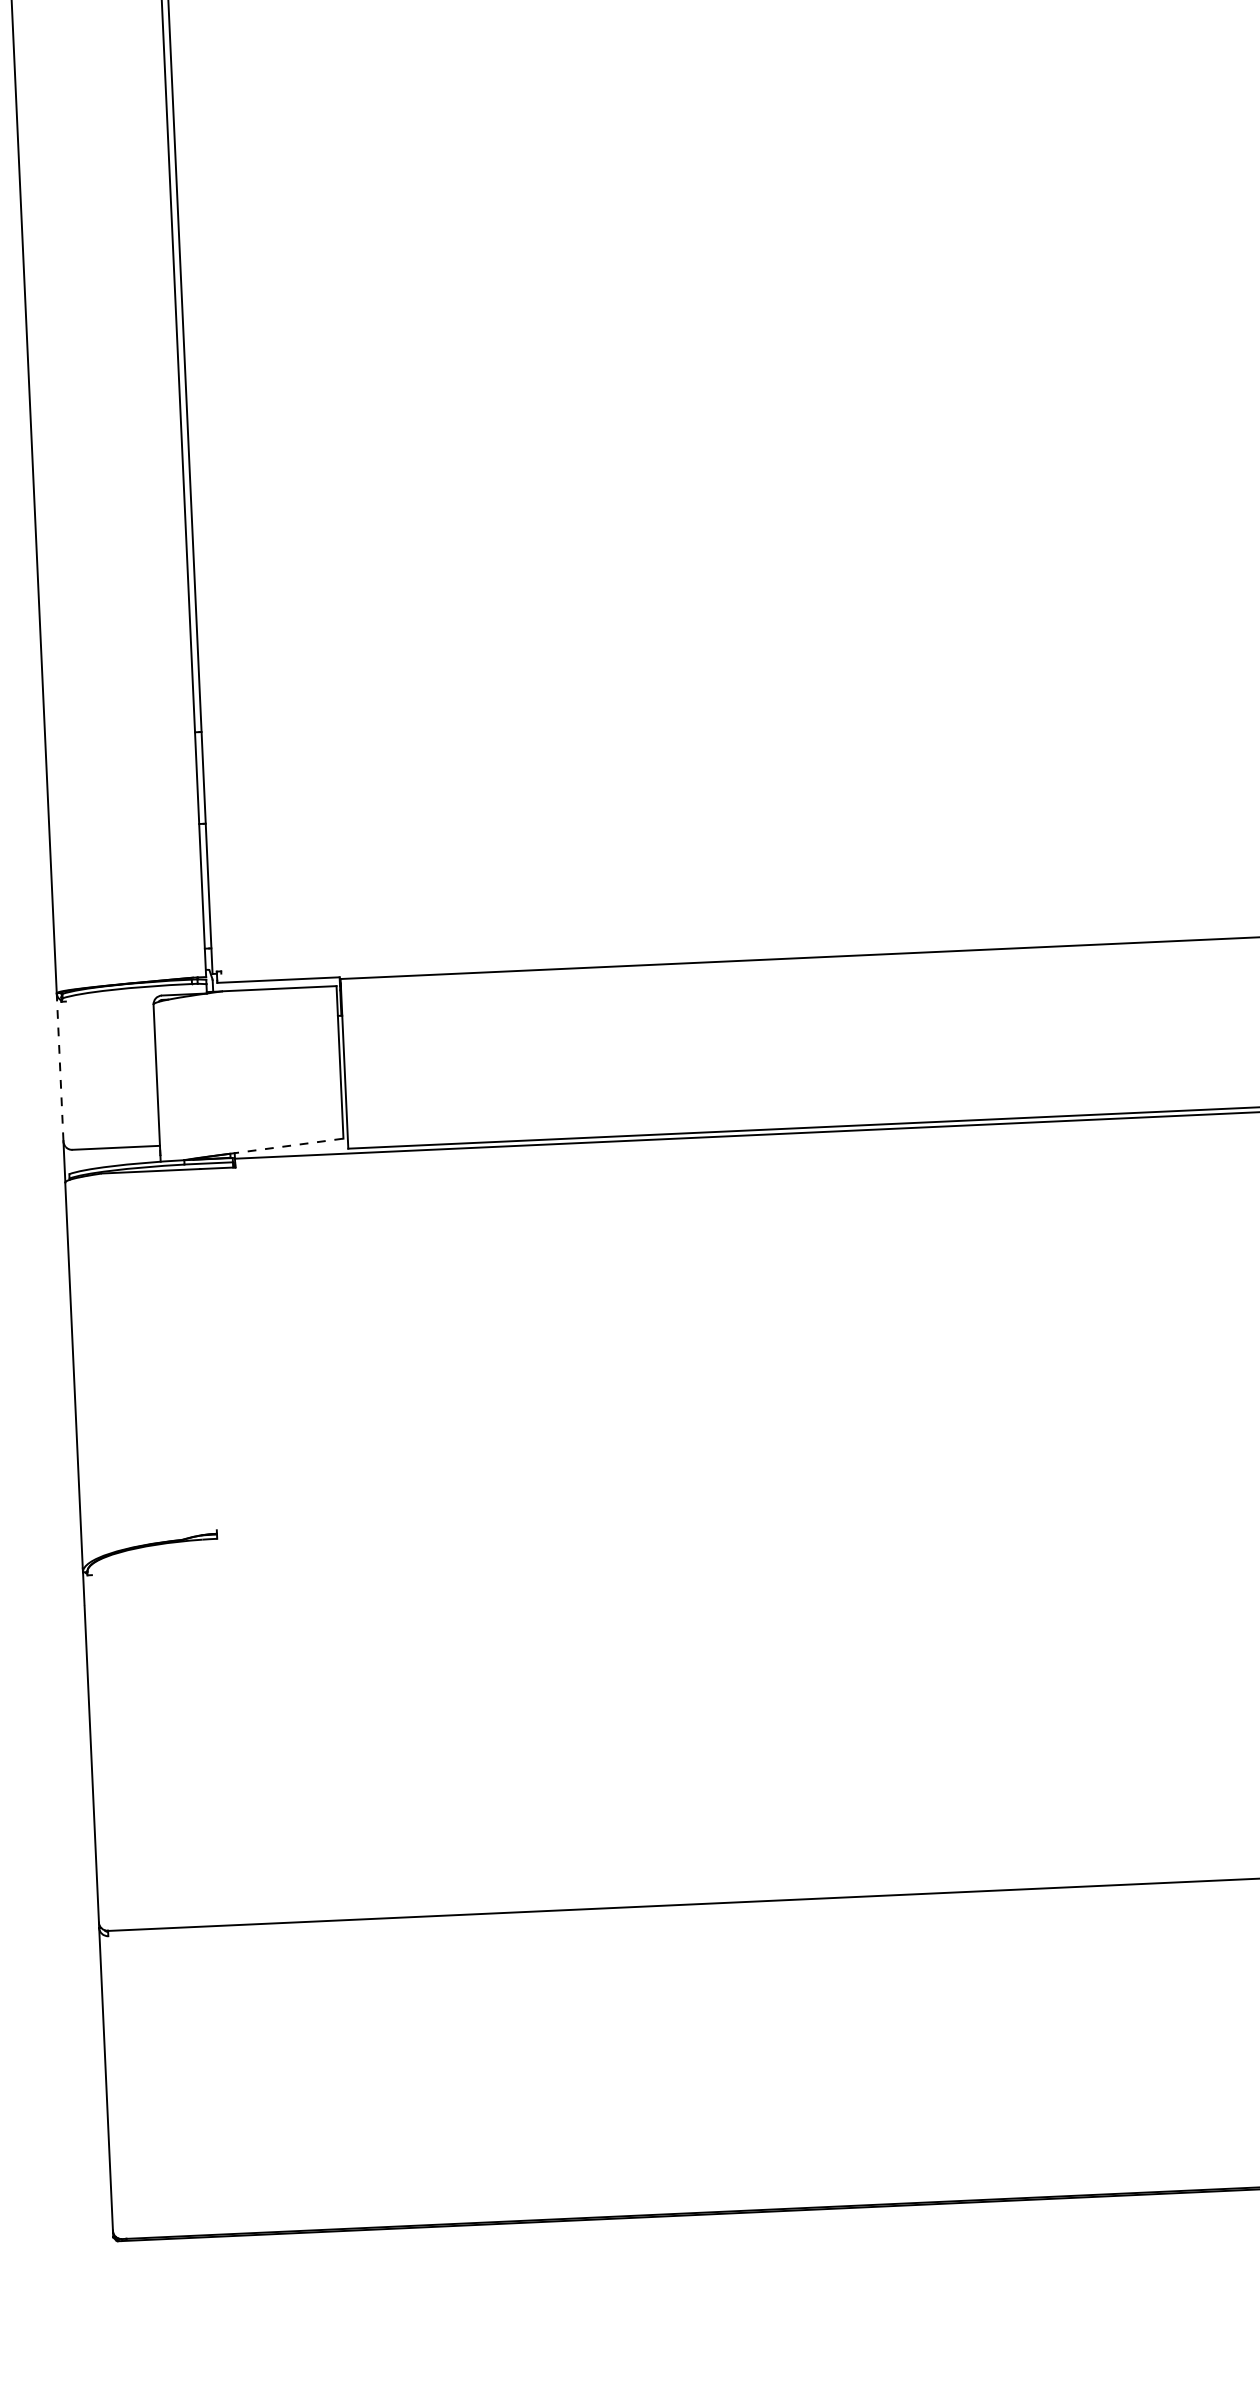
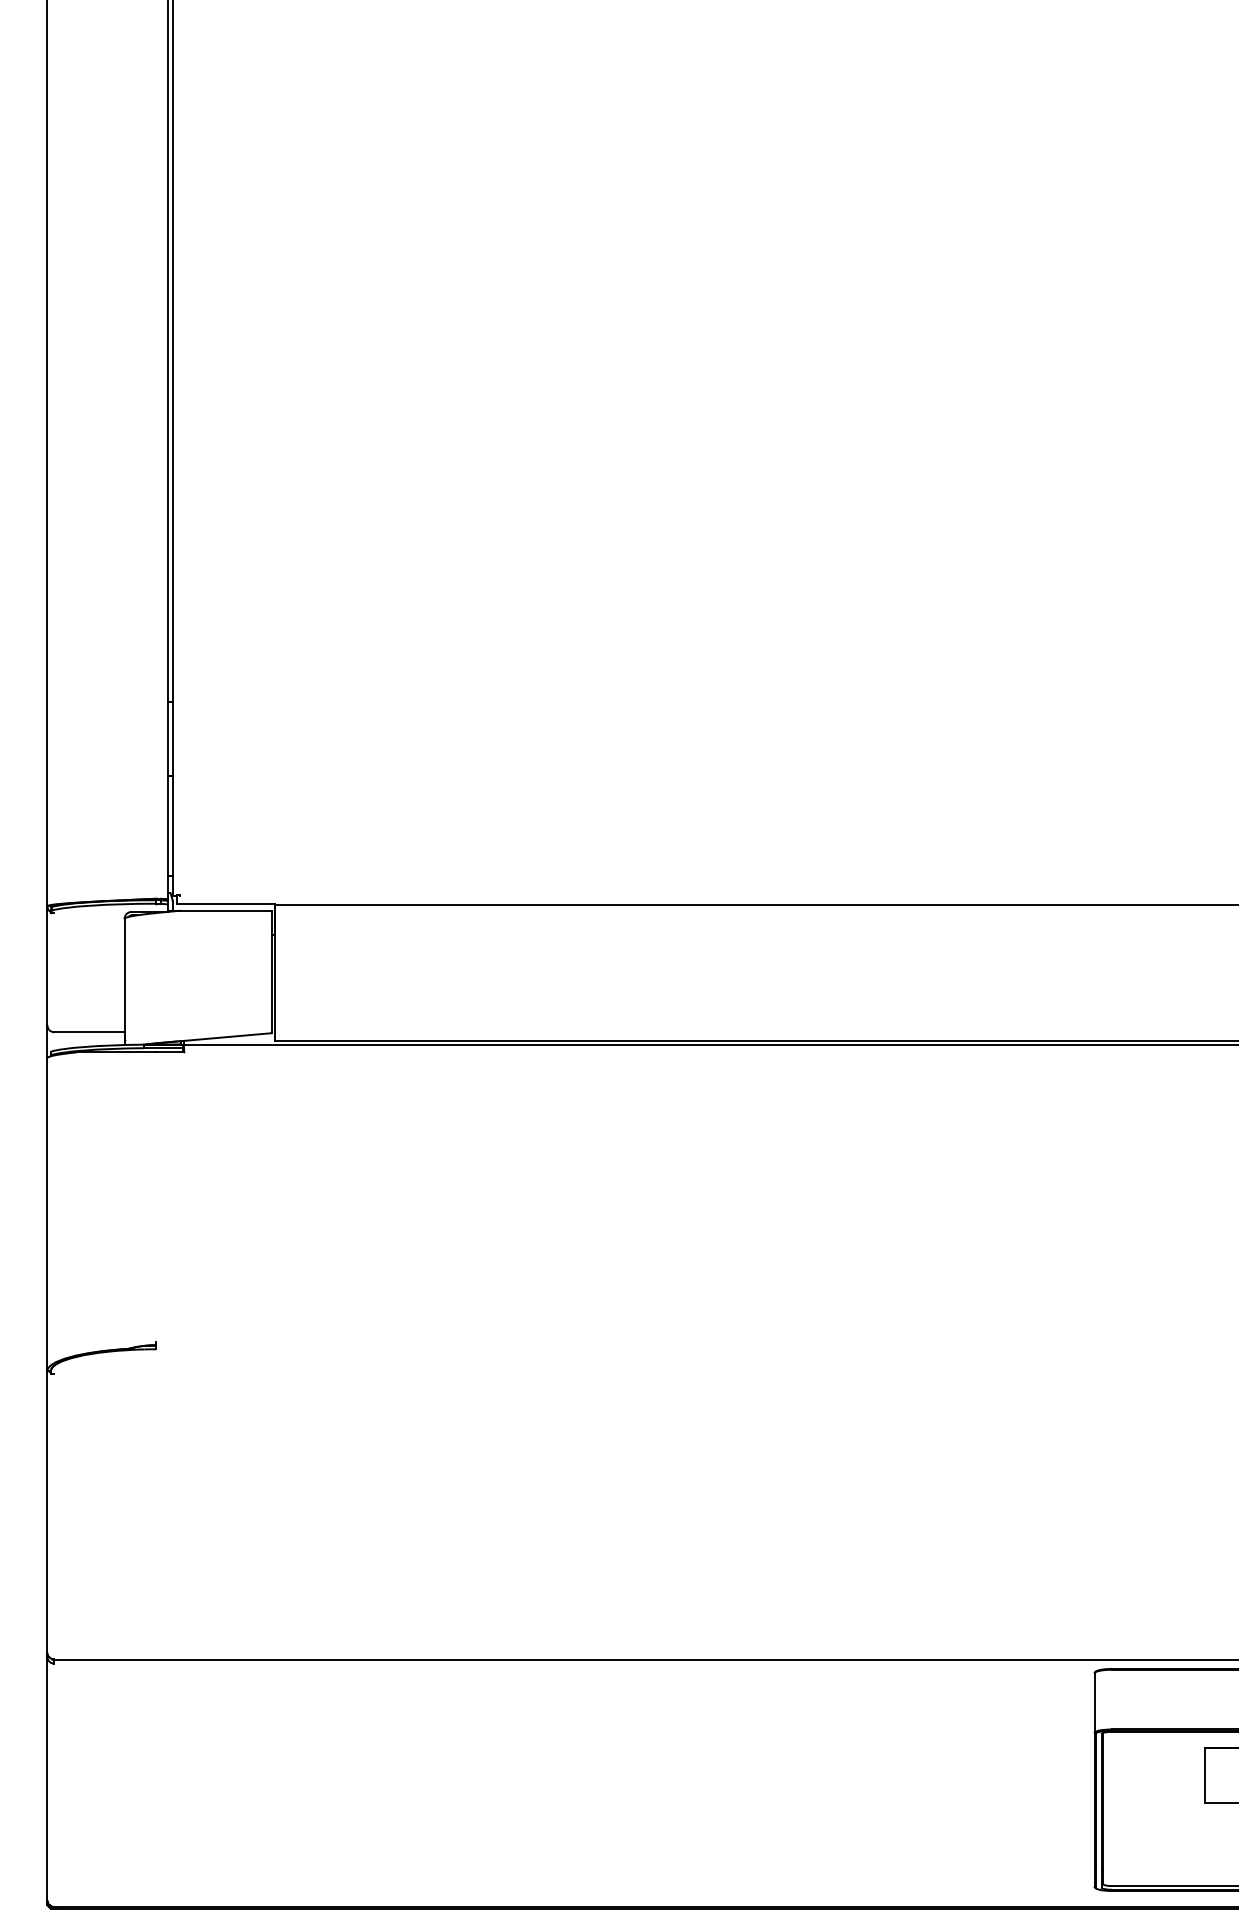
line: (60, 1067) -> (47, 965), dashed -> solid
line: (287, 1146) -> (226, 1037), dashed -> solid

